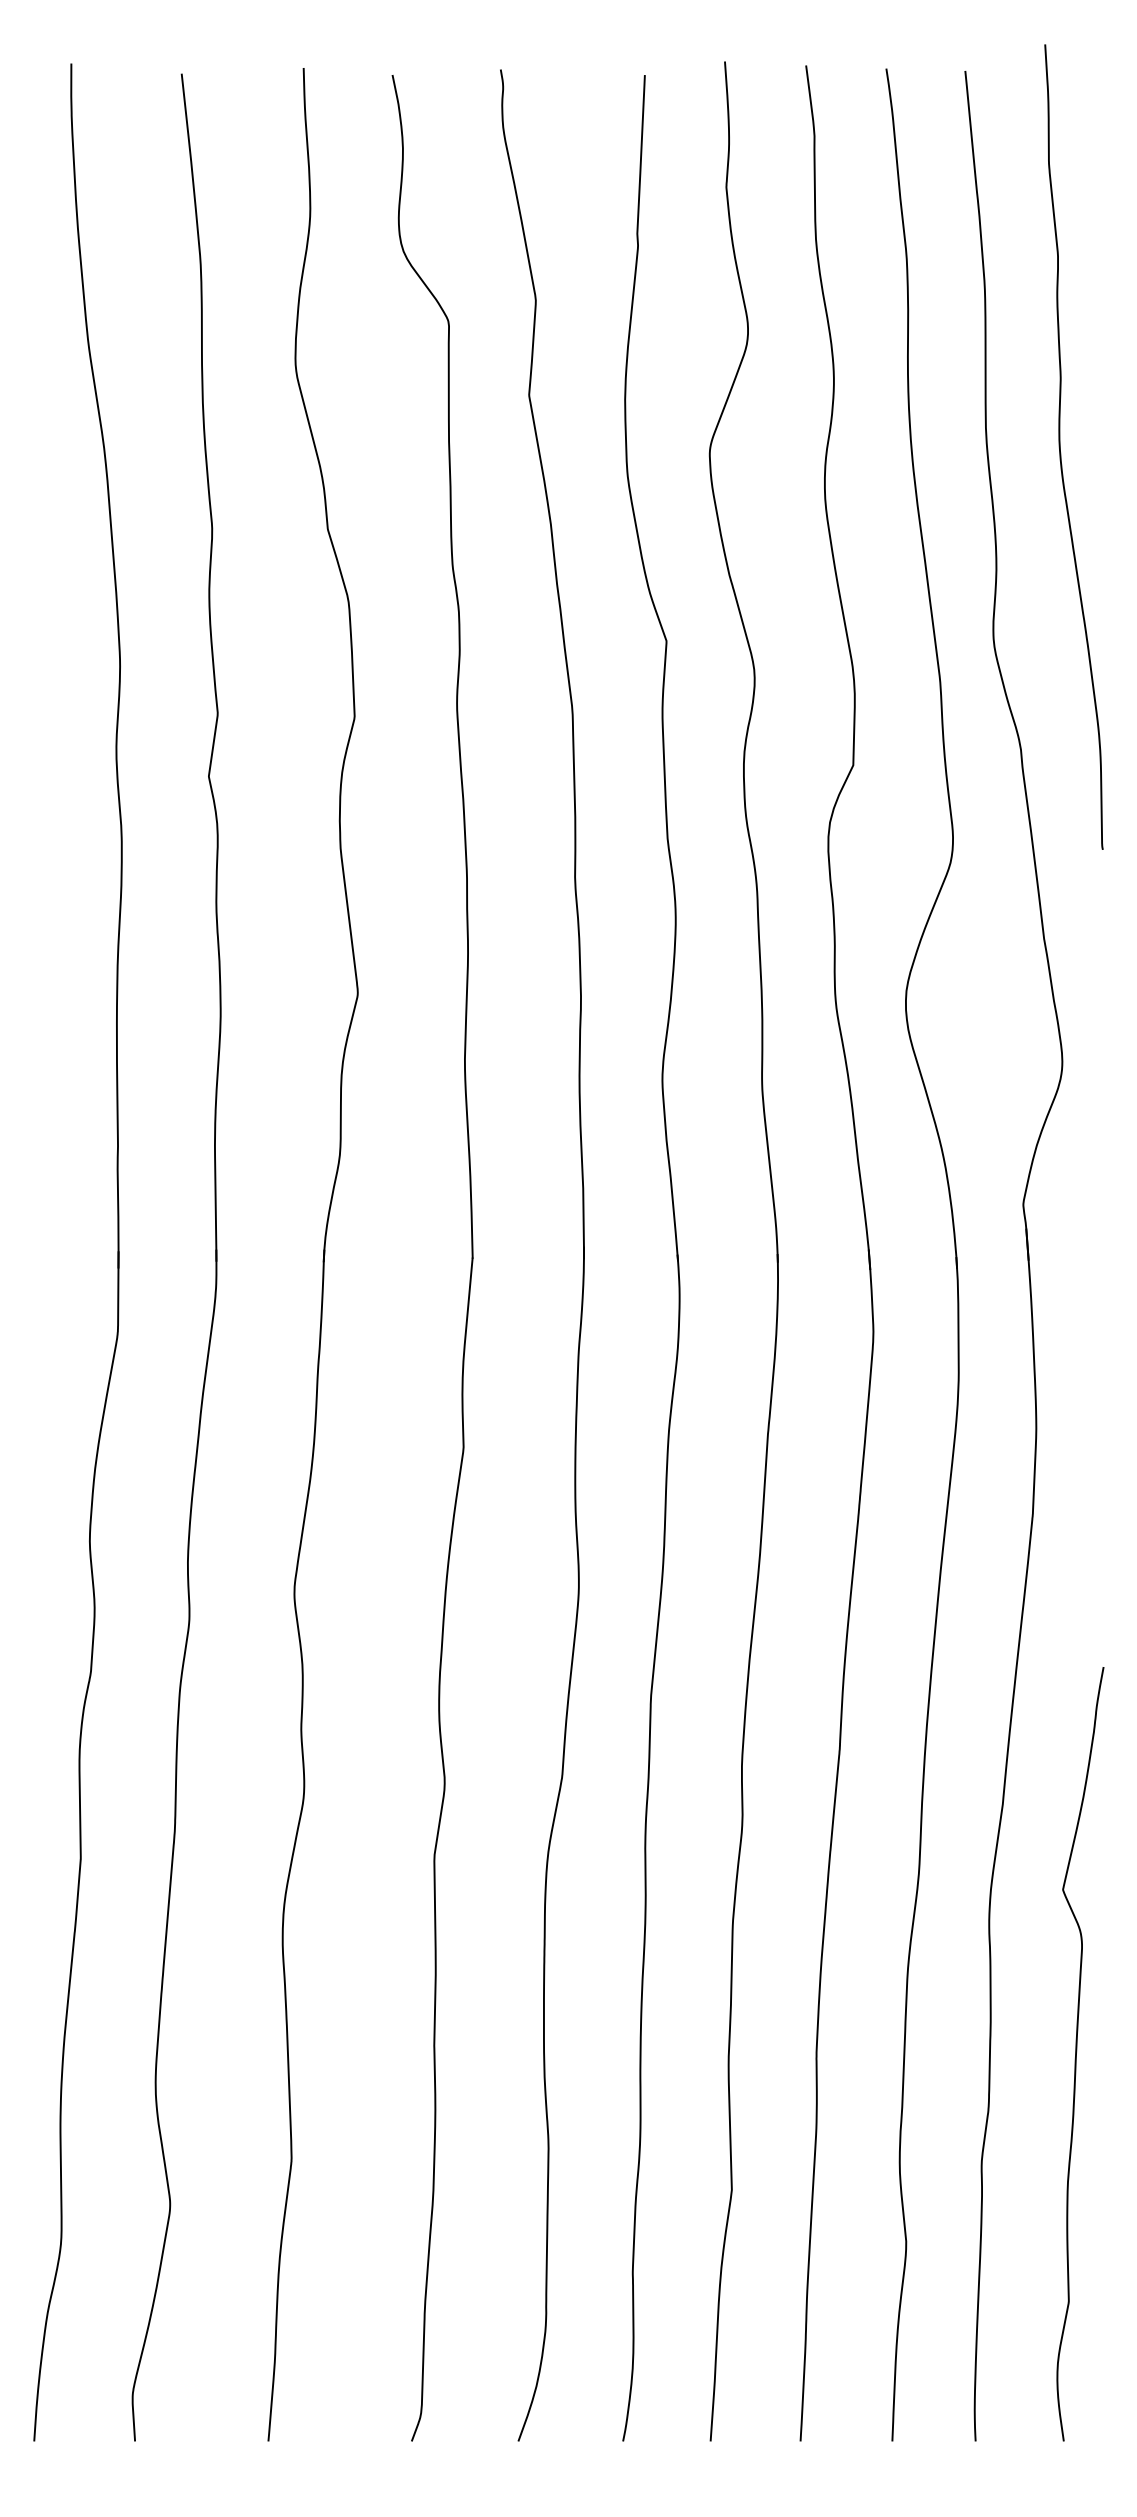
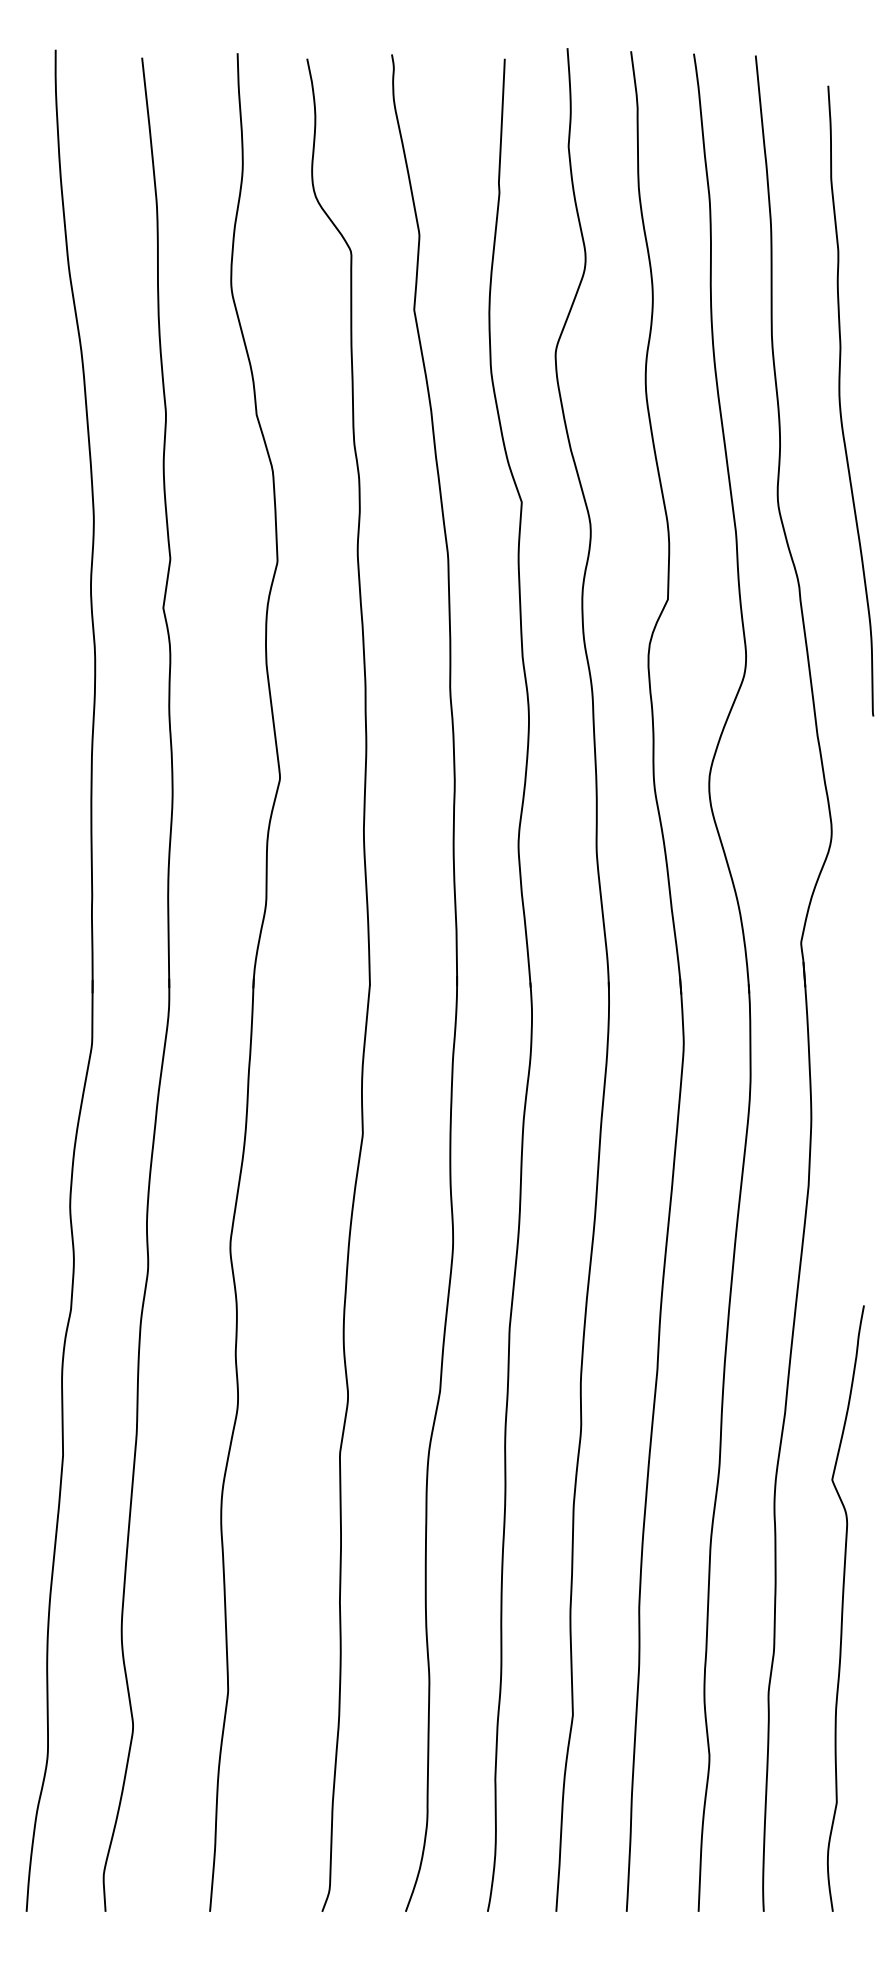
curve: (1060, 446) -> (840, 400), moved

